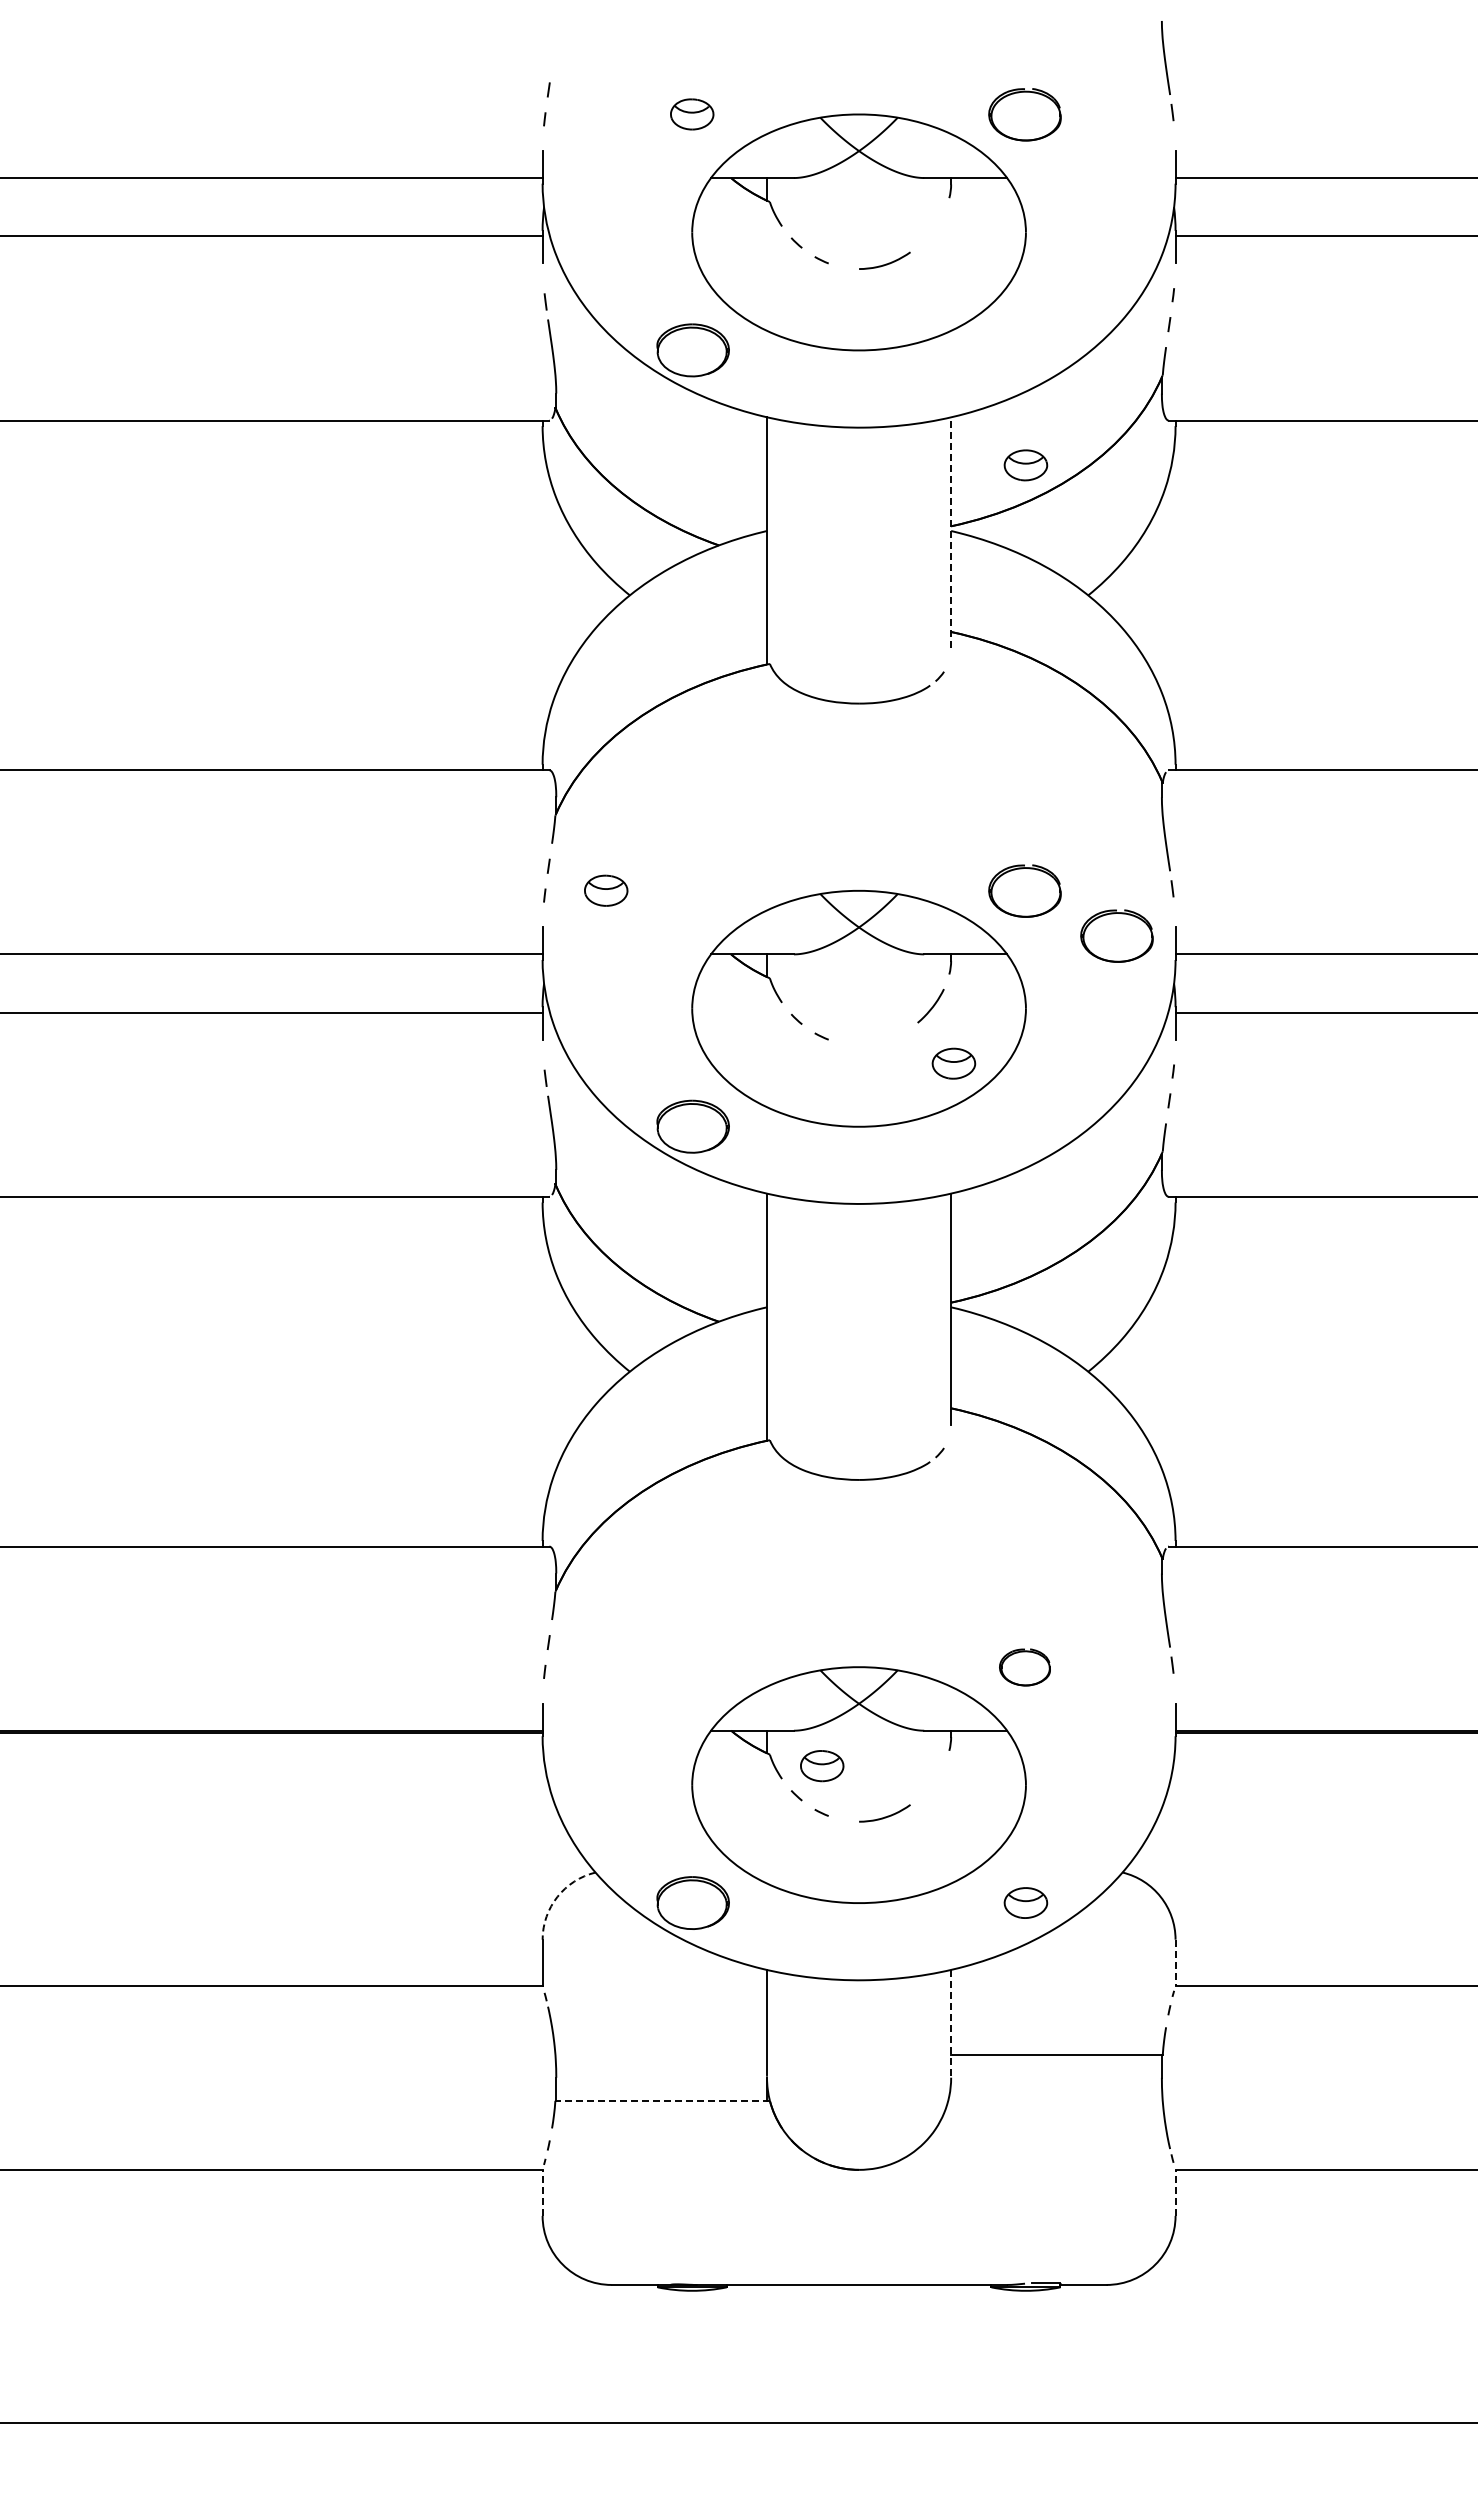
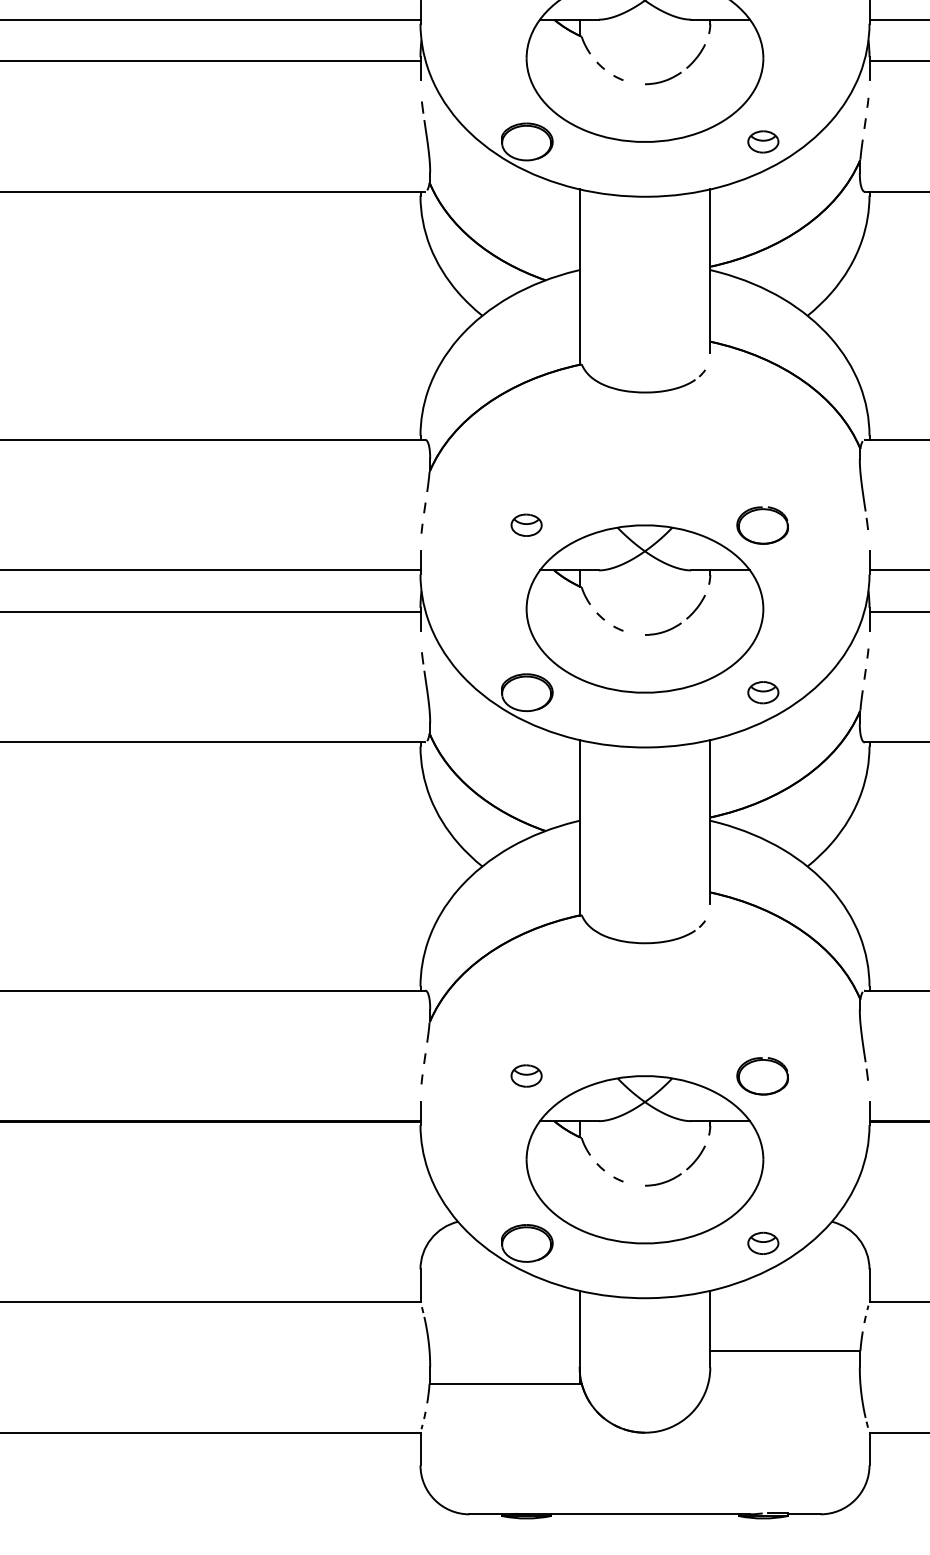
curve: (931, 230) -> (696, 56), added
part: (1025, 465) -> (763, 142), moved
line: (951, 532) -> (710, 271), dashed -> solid
part: (606, 890) -> (526, 525), moved
part: (1116, 935) -> (827, 557), removed
curve: (886, 1039) -> (664, 630), added
part: (953, 1063) -> (763, 692), moved
part: (1024, 1667) -> (762, 1076), size x1.43
part: (822, 1766) -> (526, 1076), moved
curve: (931, 1783) -> (696, 1158), added
arc: (557, 1896) -> (431, 1238), dashed -> solid
line: (1175, 1963) -> (869, 1286), dashed -> solid
line: (951, 2023) -> (710, 1328), dashed -> solid
line: (662, 2100) -> (505, 1383), dashed -> solid
line: (542, 2192) -> (420, 1448), dashed -> solid
line: (1175, 2192) -> (869, 1448), dashed -> solid

